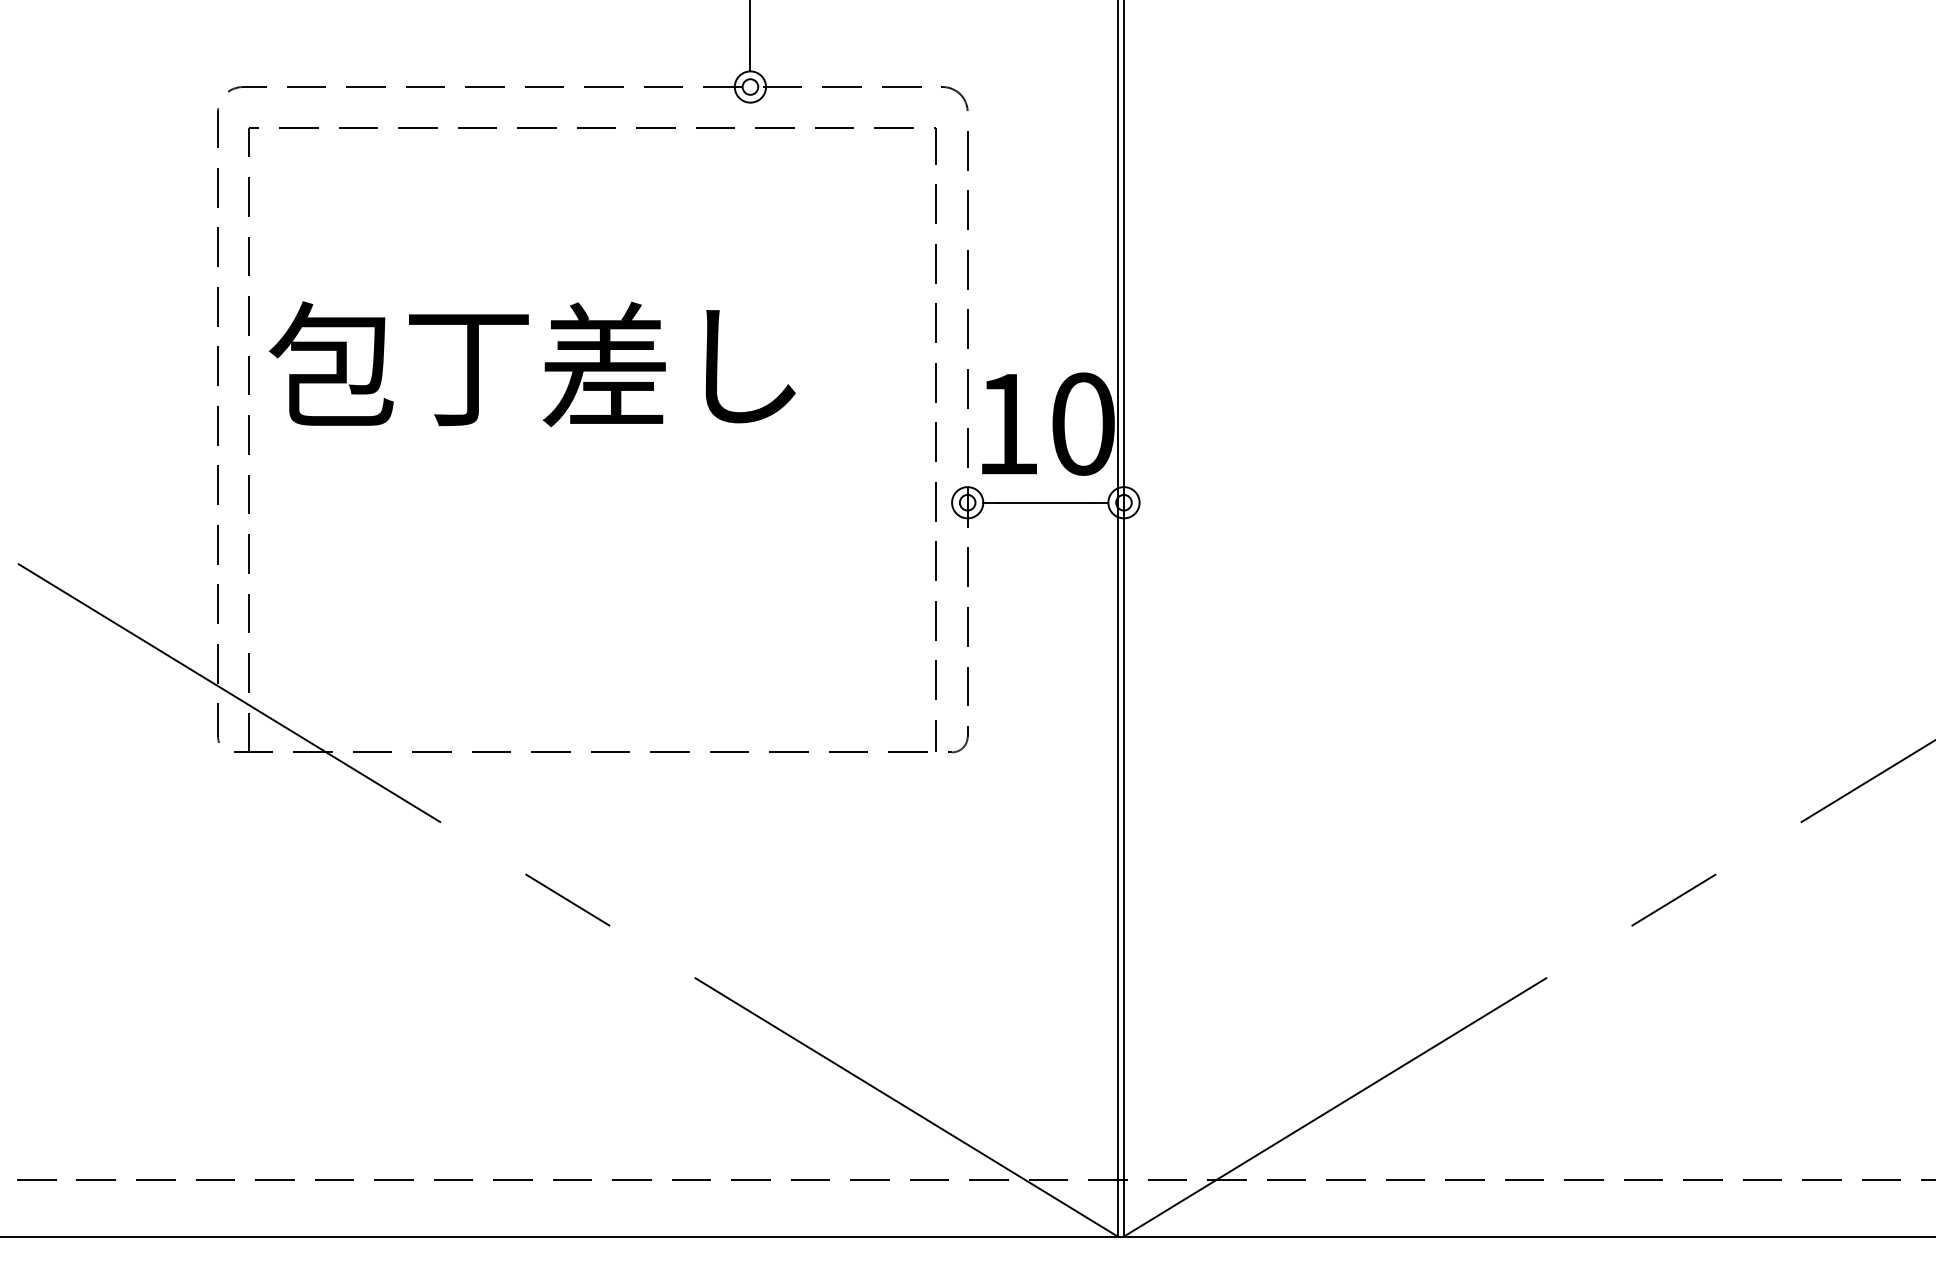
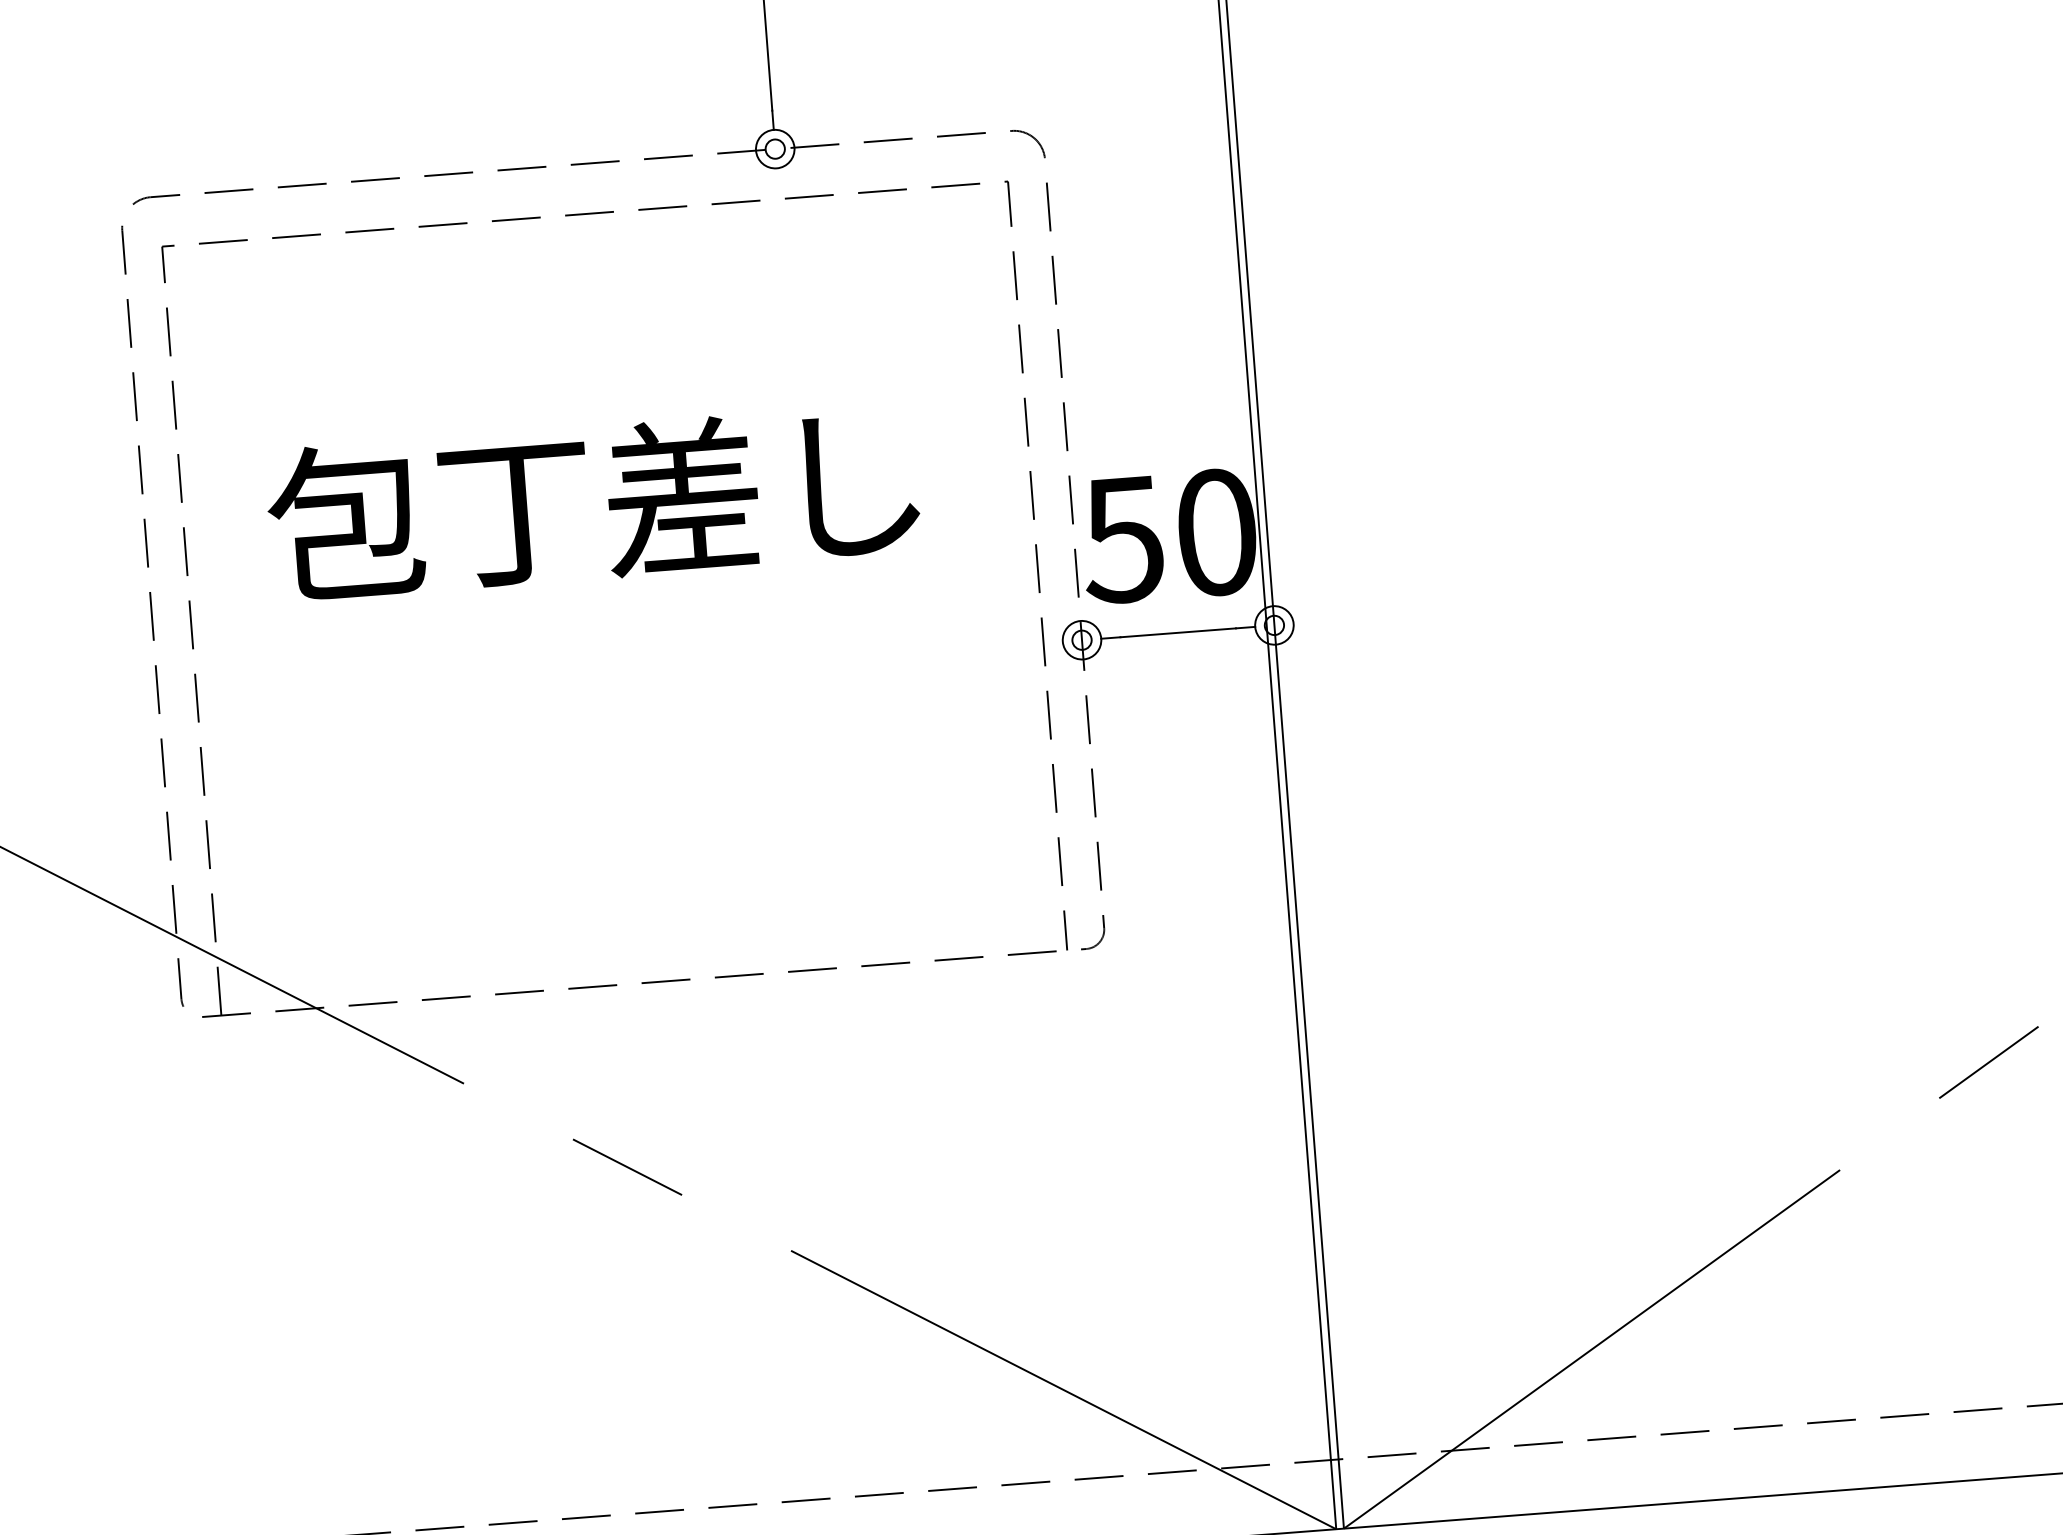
text: (532, 364) -> (593, 502), moved
text: (1006, 424) -> (1122, 540), 10 -> 50

